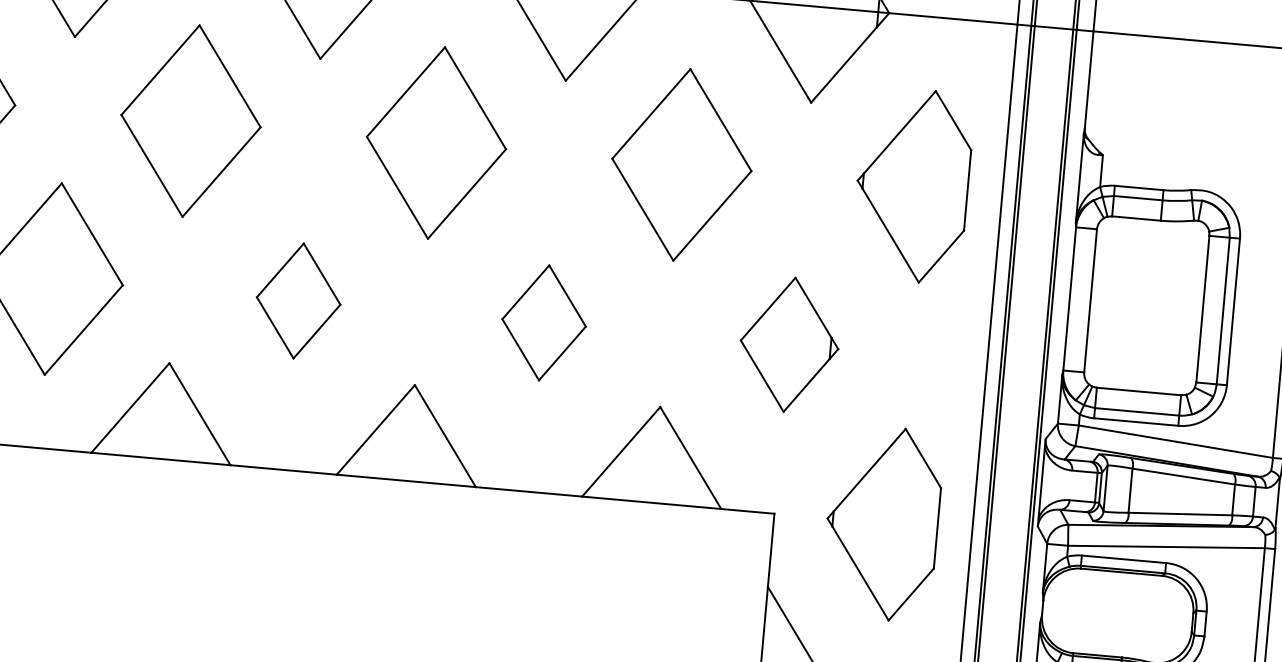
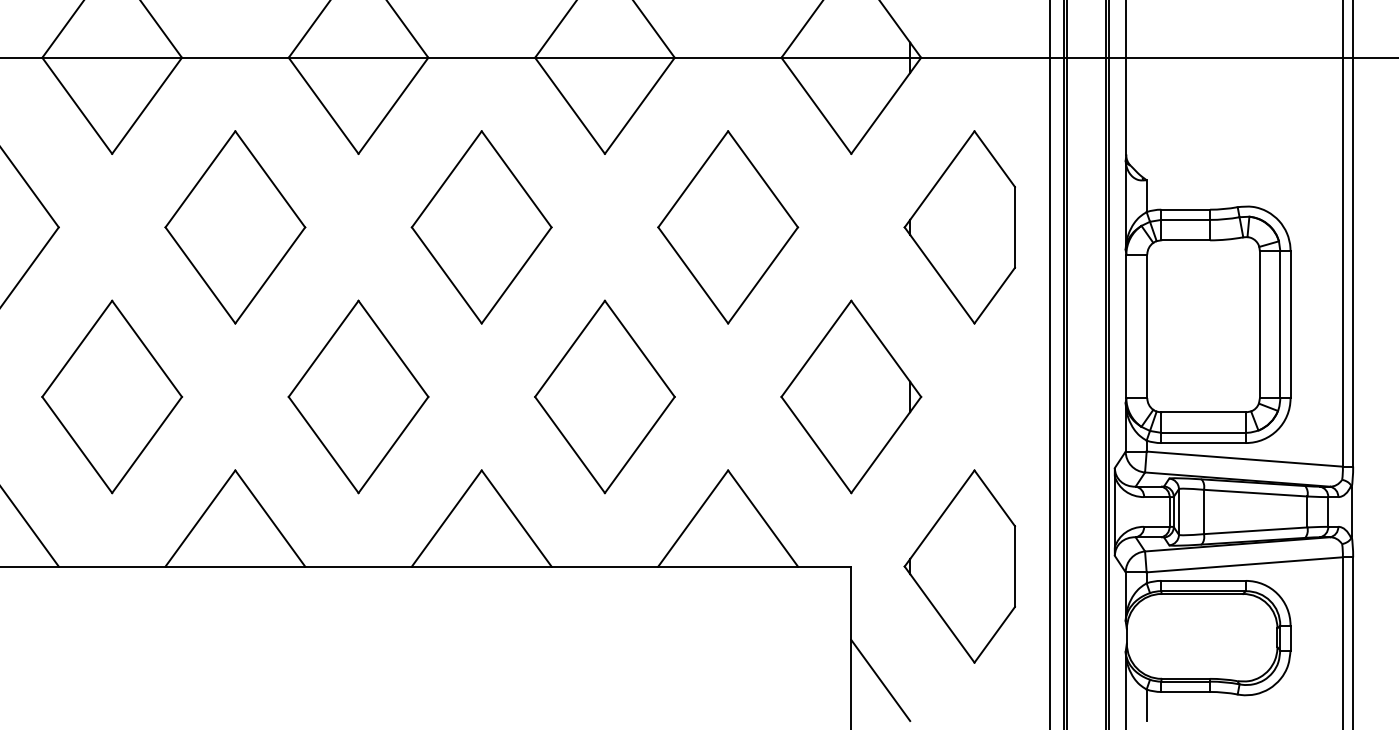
part: (298, 300) -> (358, 396), size x1.67
part: (543, 322) -> (604, 396), size x1.67
part: (789, 344) -> (851, 396), size x1.43

